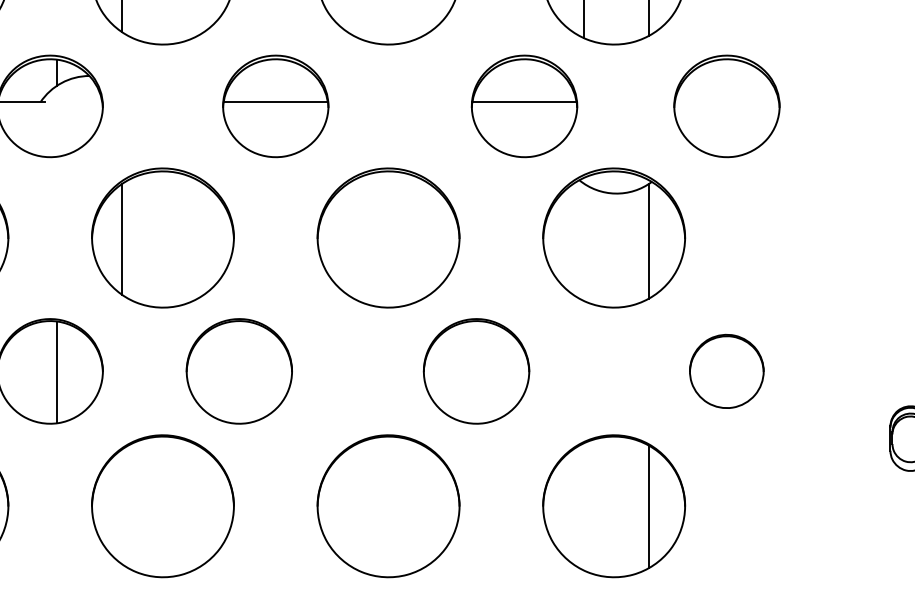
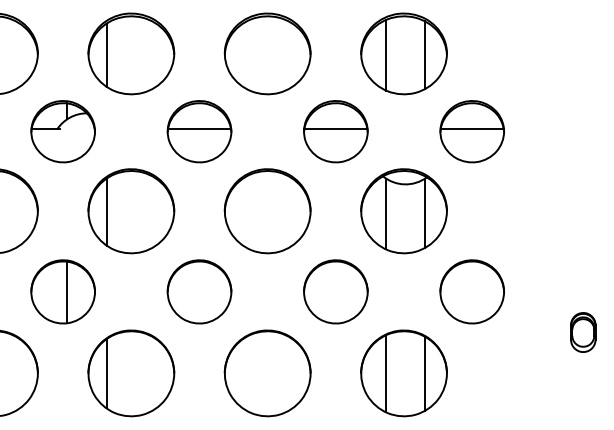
line: (725, 102) -> (471, 129), added
part: (523, 106) -> (335, 131), moved
line: (583, 241) -> (385, 213), added
part: (239, 370) -> (199, 291), moved
part: (475, 370) -> (335, 291), moved
part: (725, 370) -> (471, 291), size x1.43
line: (121, 506) -> (106, 373), added
line: (583, 506) -> (385, 373), added

